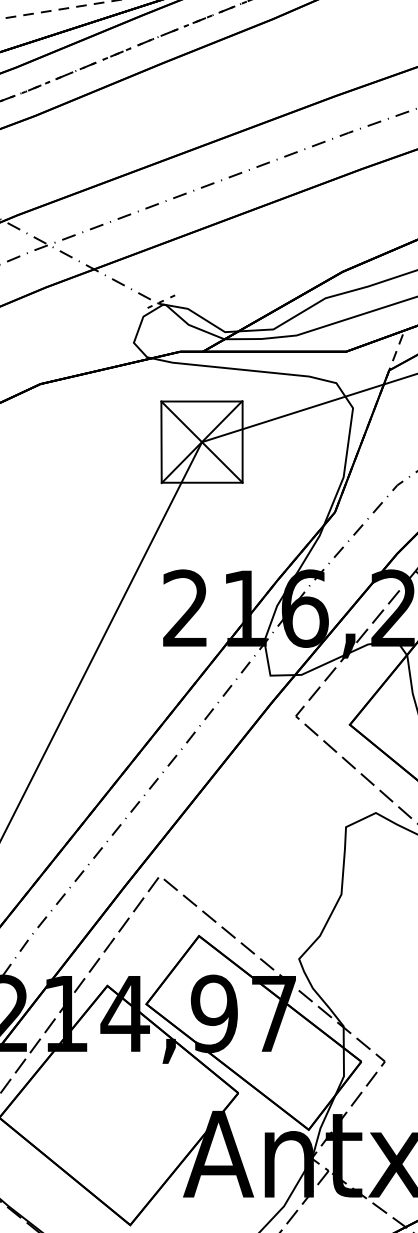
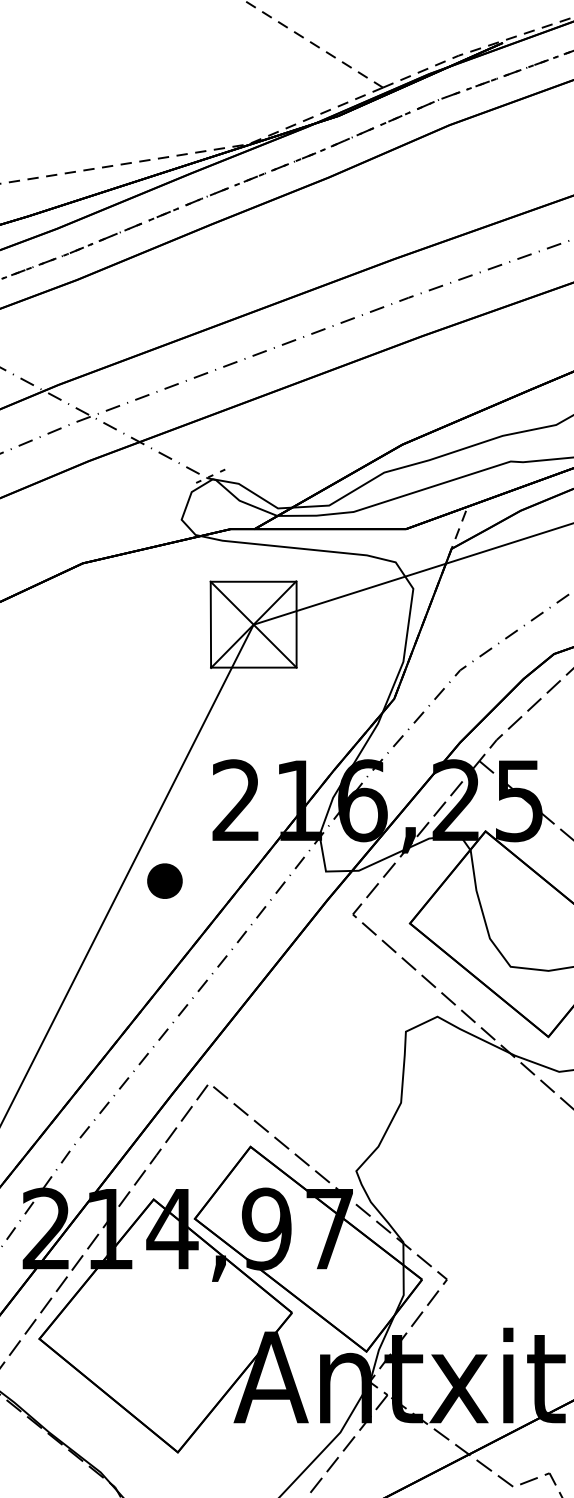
part: (117, 684) -> (164, 880), added

